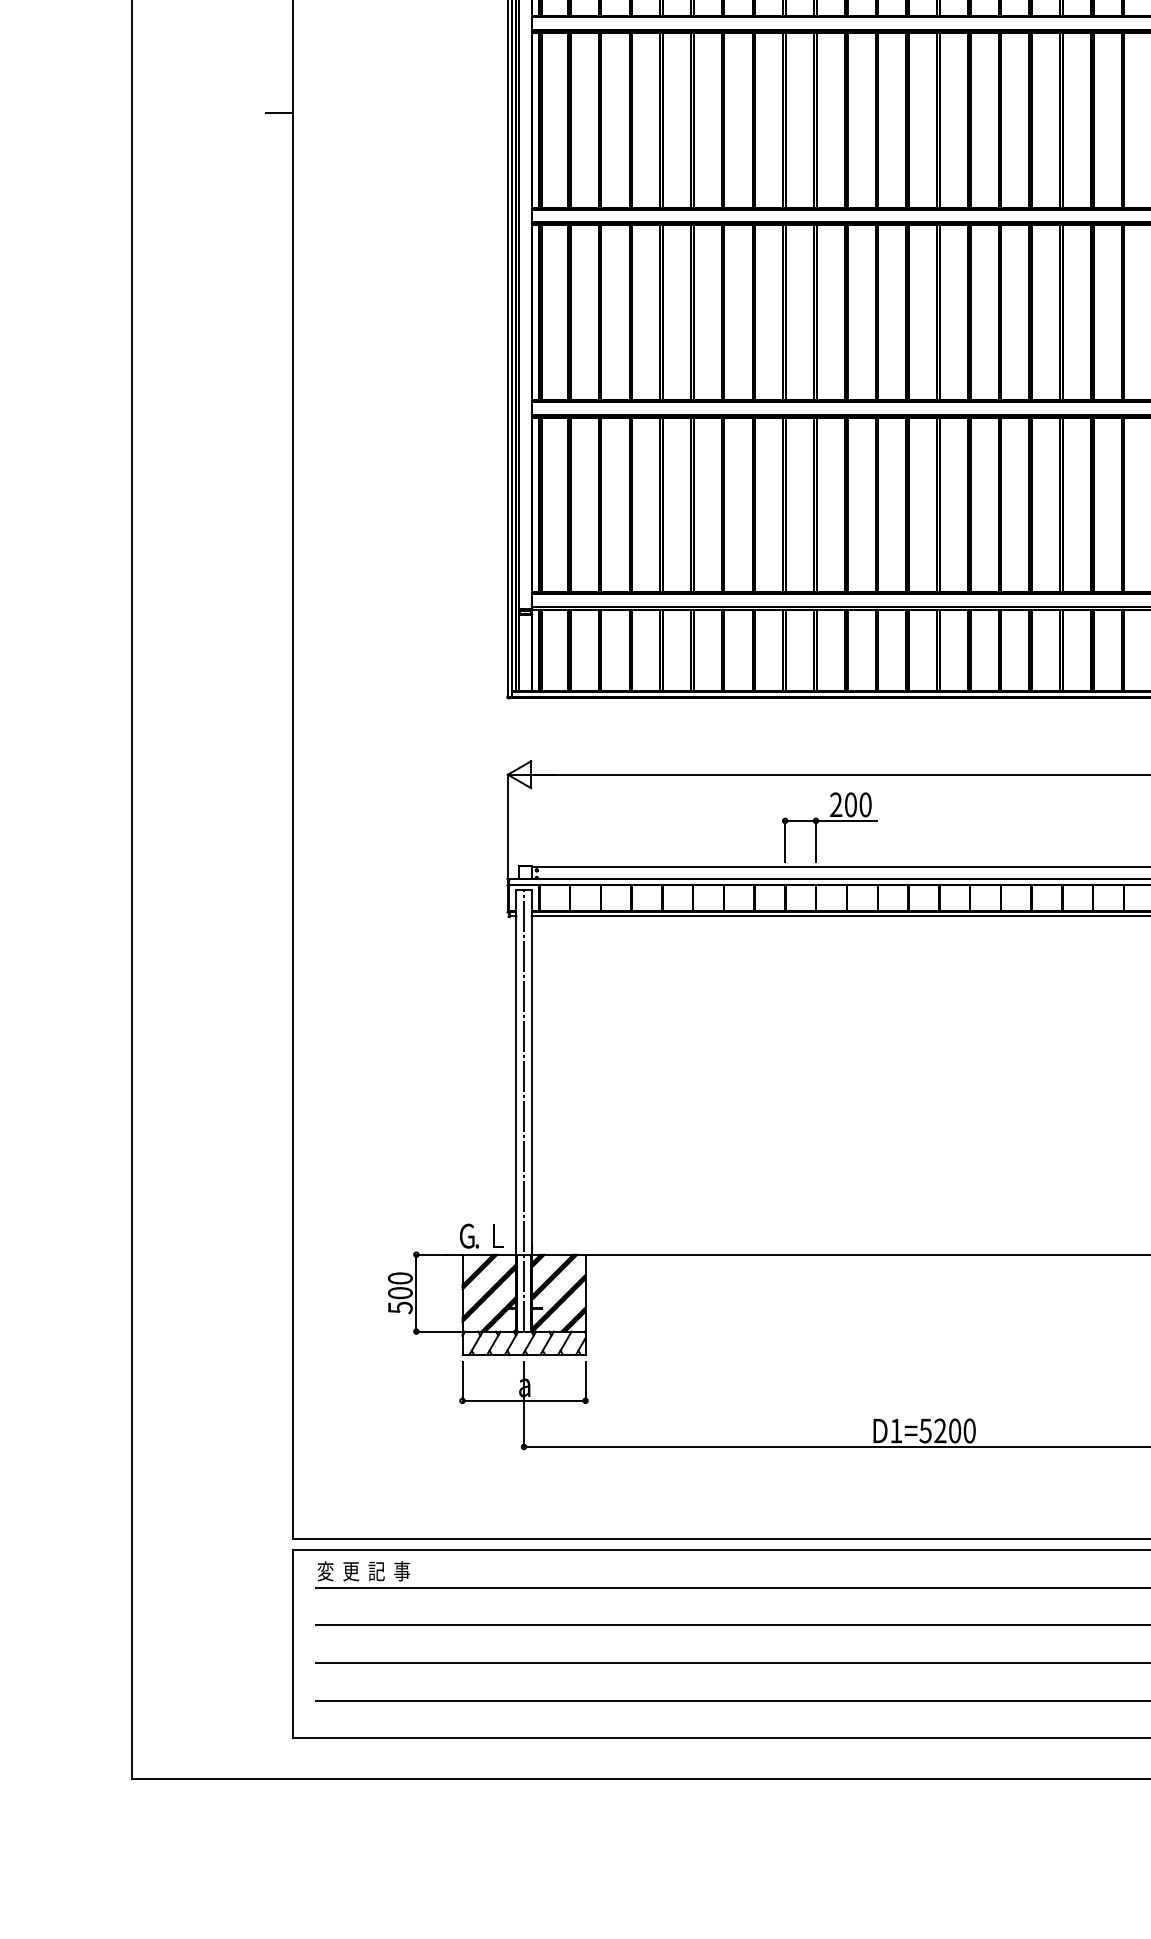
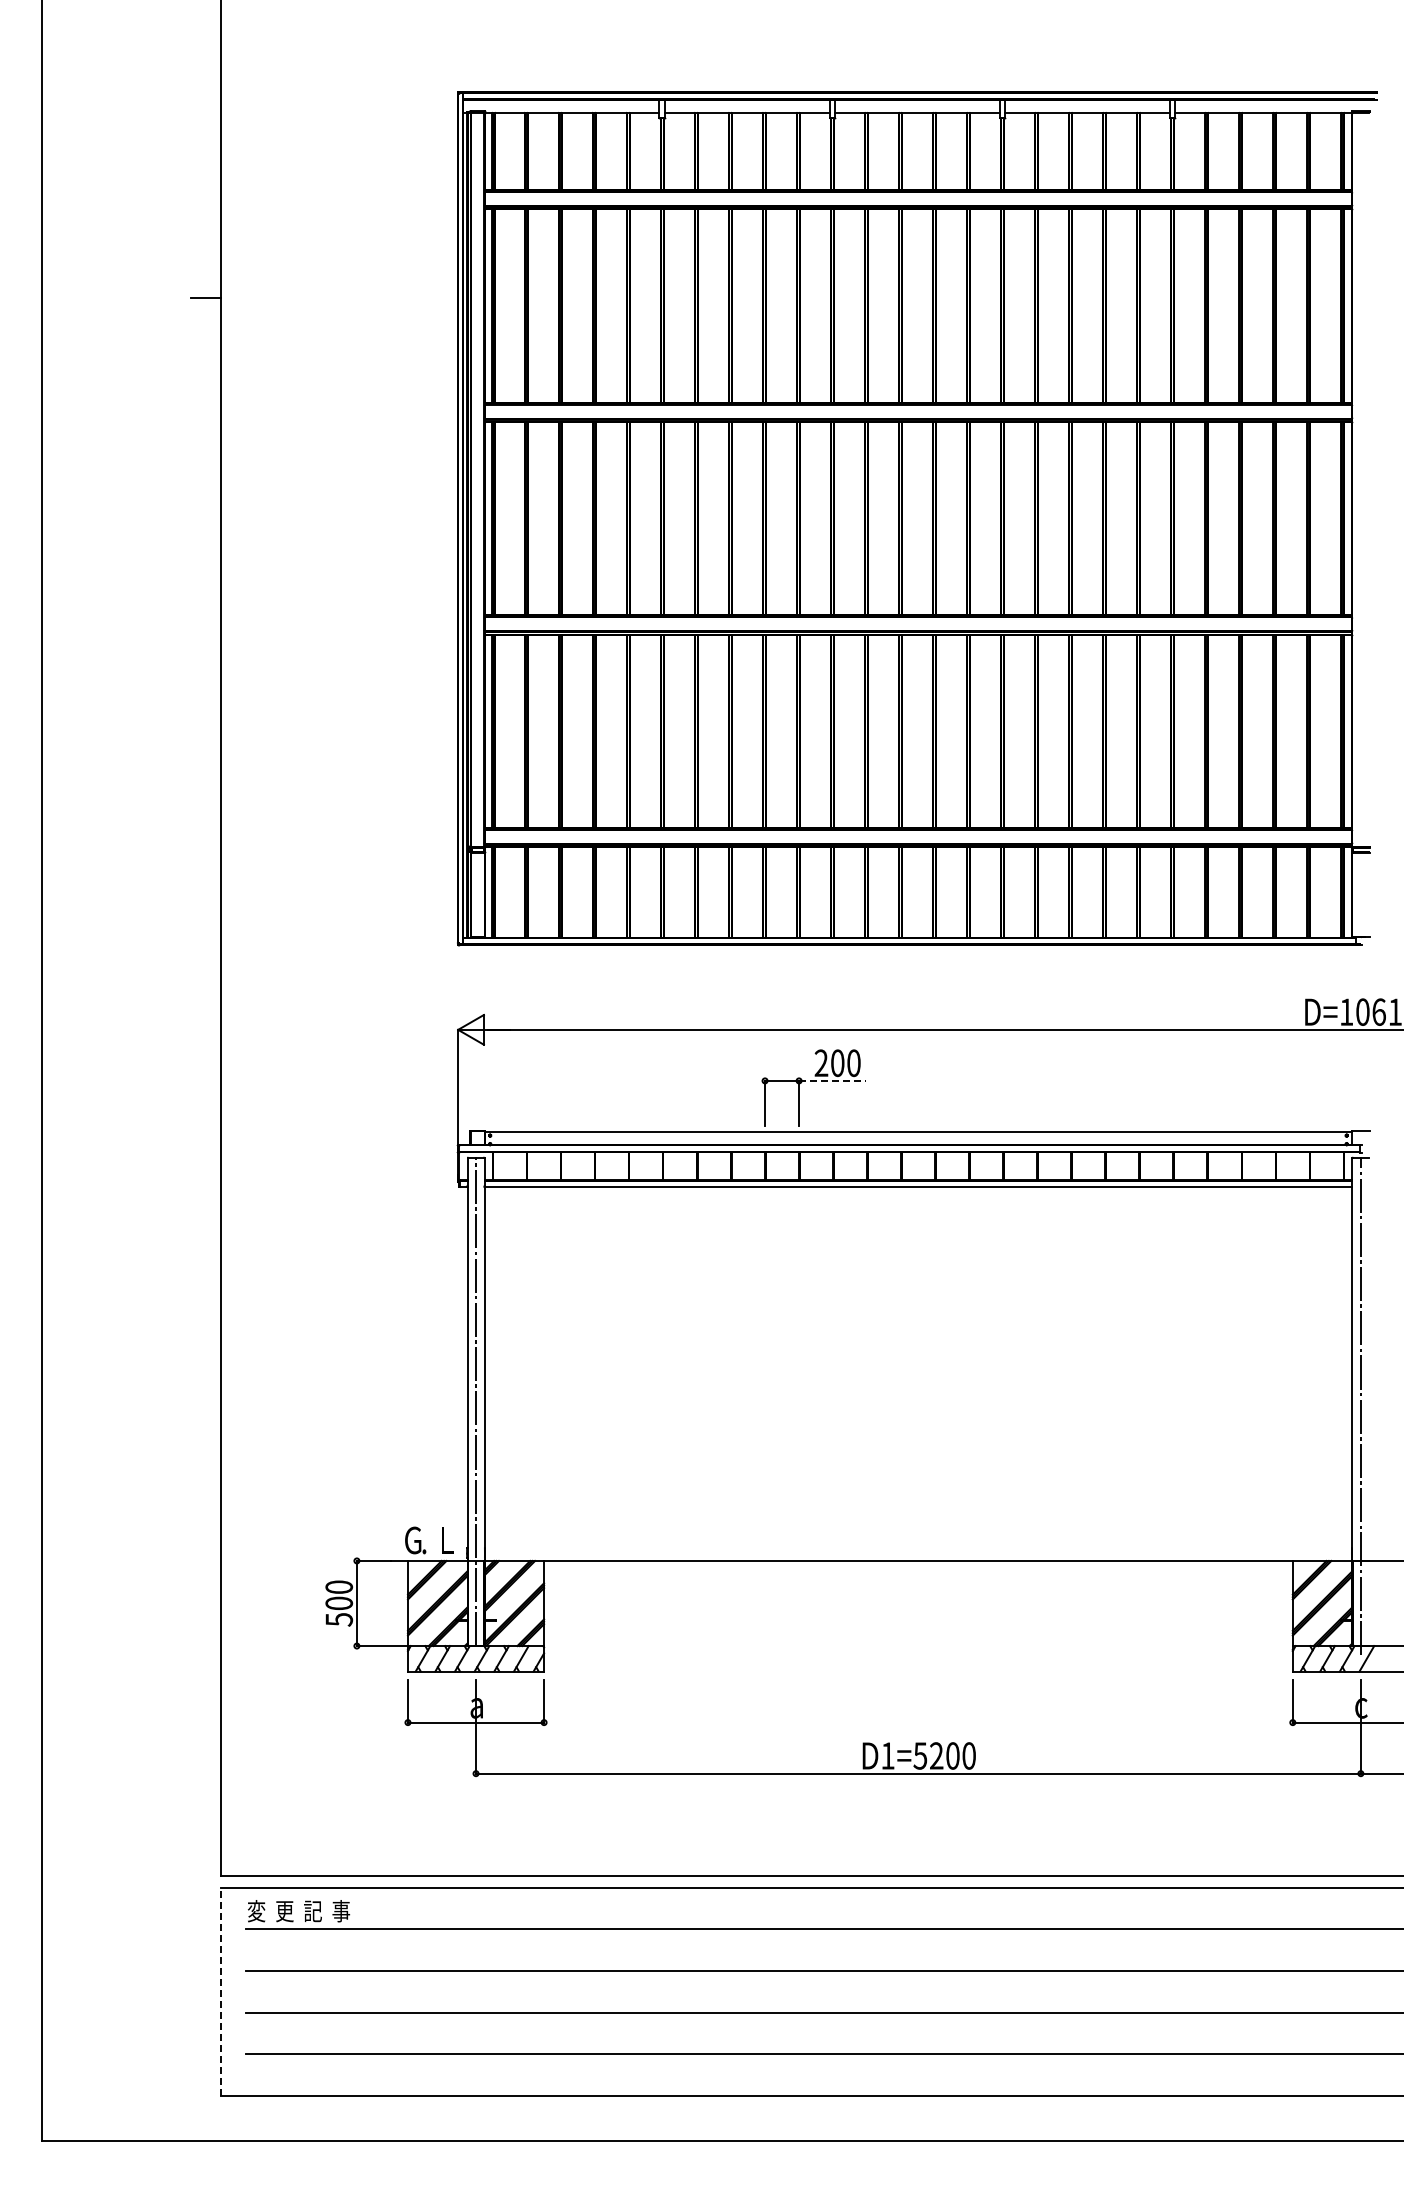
line: (846, 820) -> (832, 1080), solid -> dashed
line: (293, 1643) -> (220, 1991), solid -> dashed

